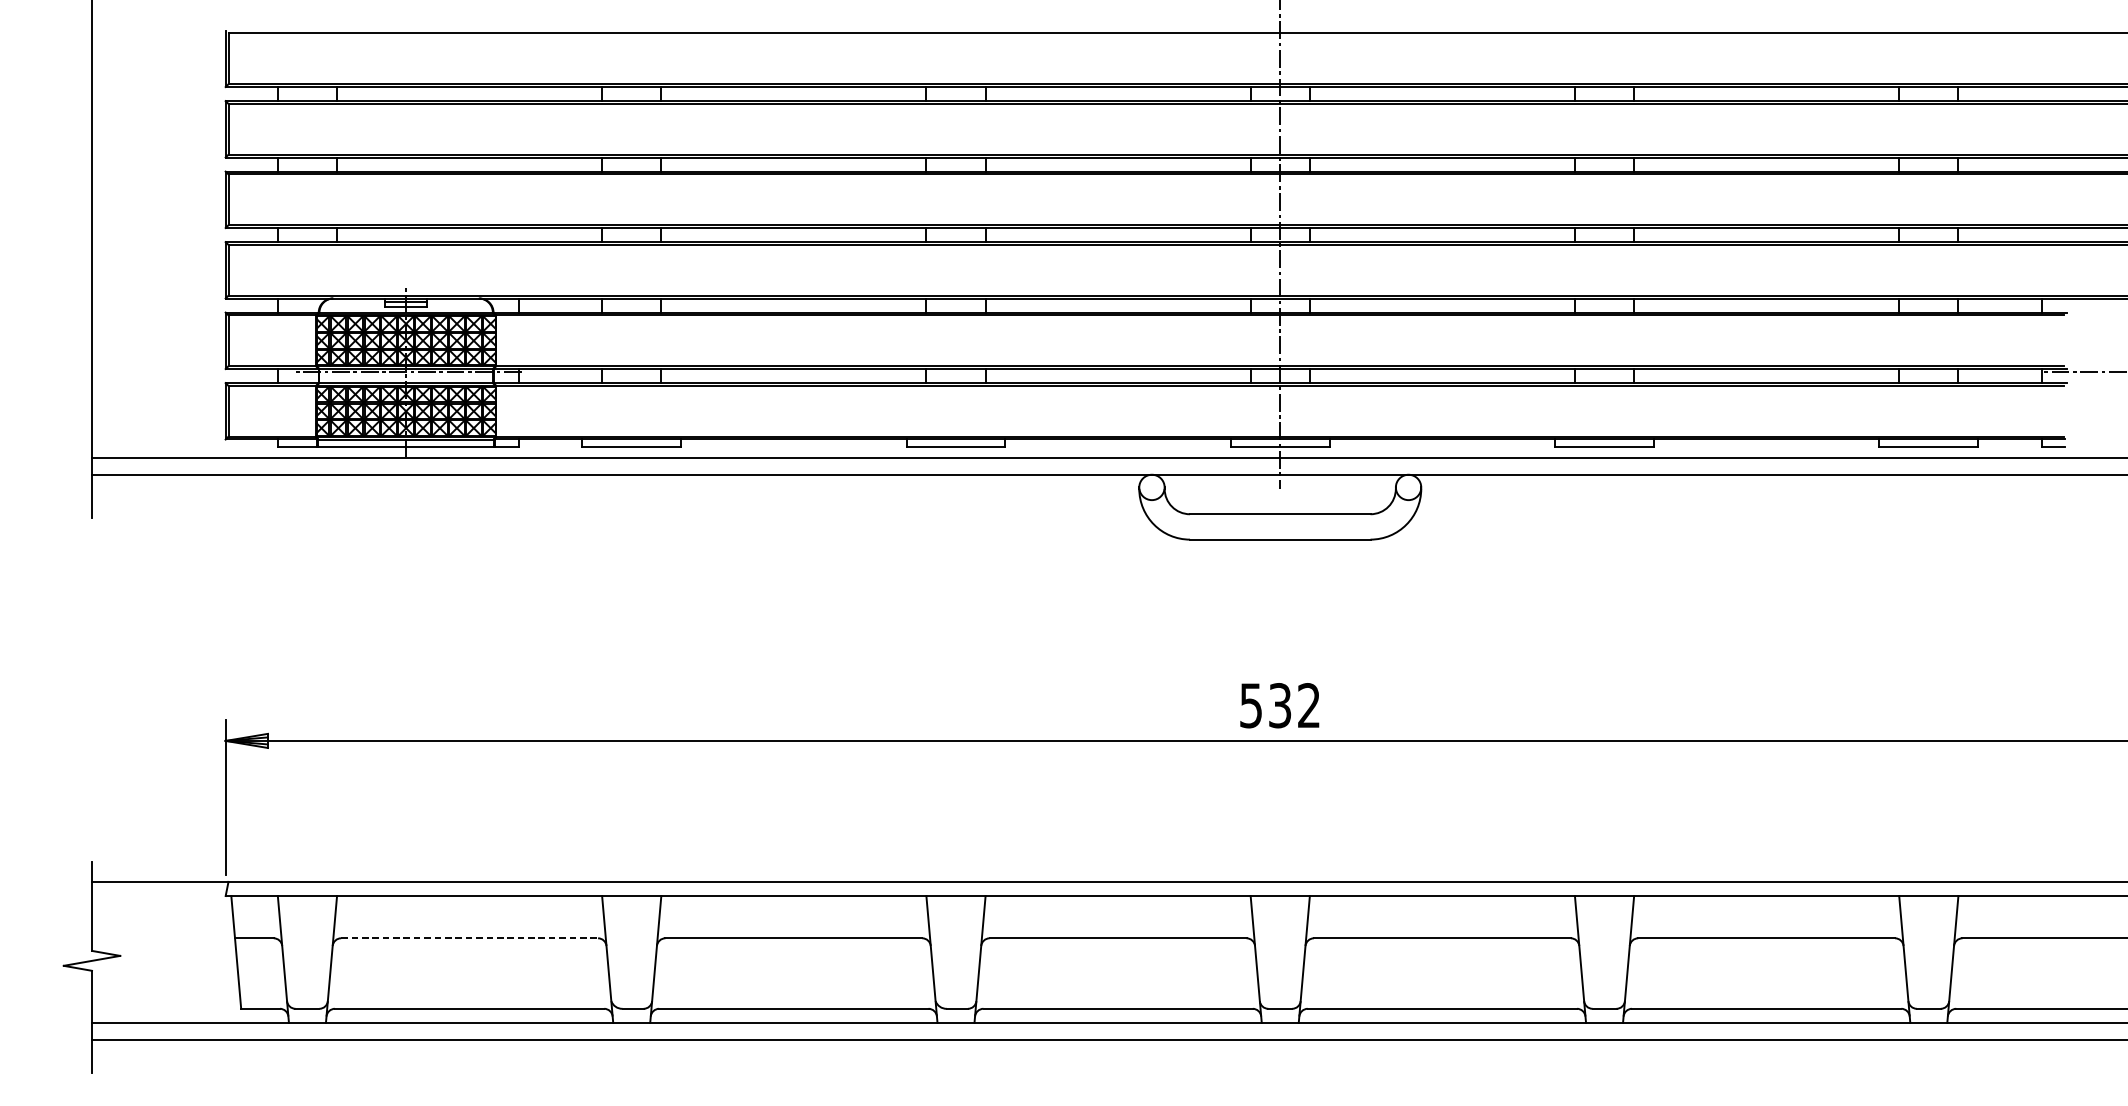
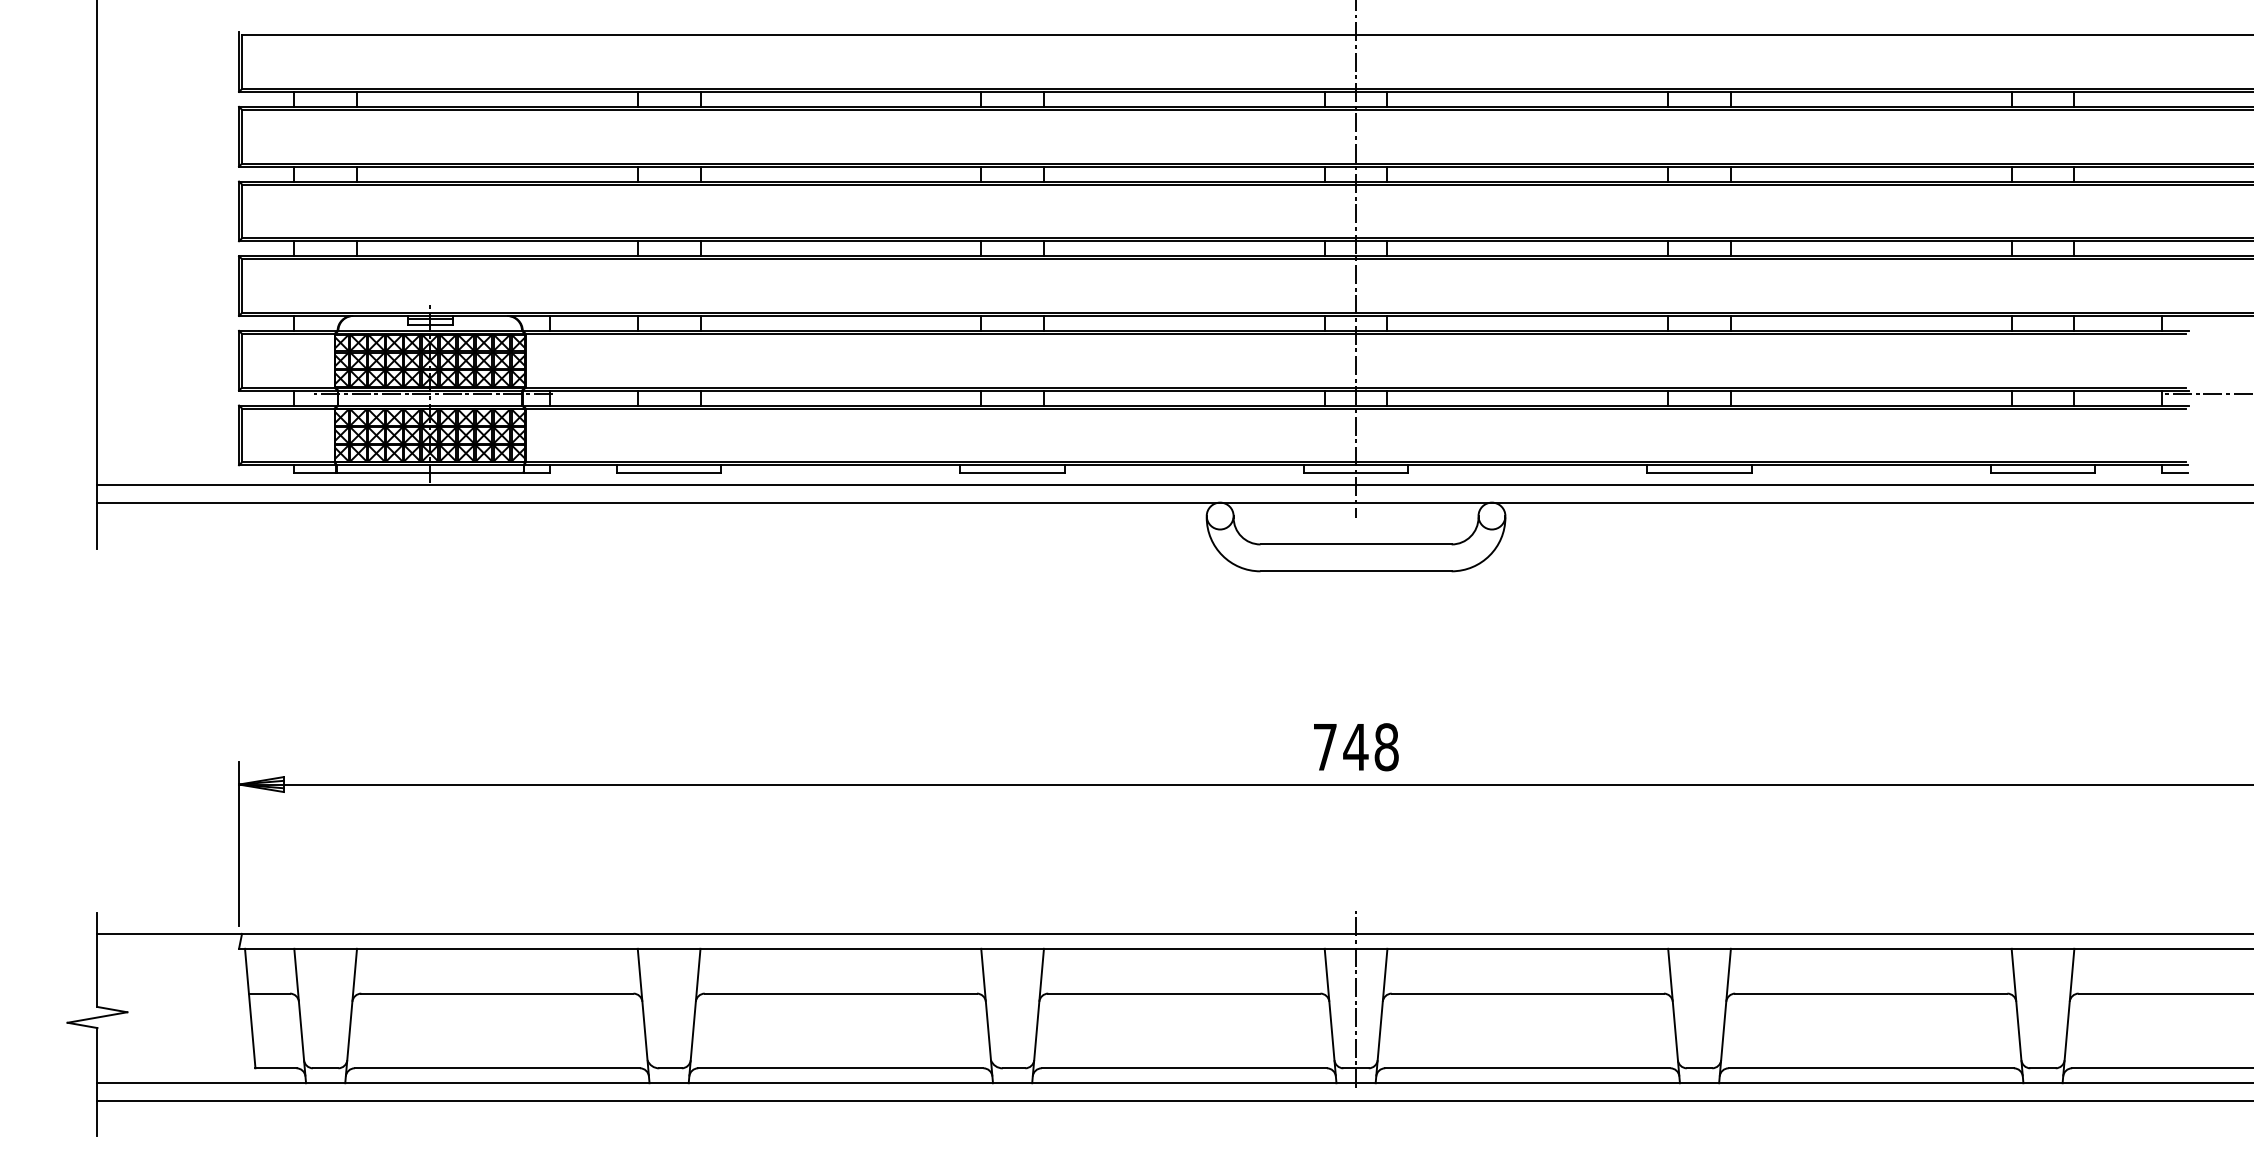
text: (1279, 705) -> (1355, 747), 532 -> 748
line: (469, 938) -> (497, 993), dashed -> solid
line: (1280, 943) -> (1356, 999), added

